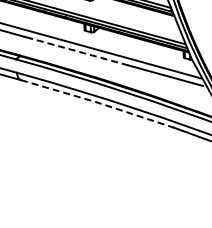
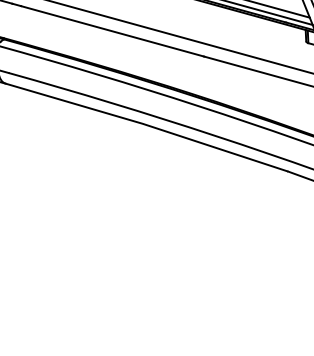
line: (78, 51) -> (111, 30), dashed -> solid
line: (97, 102) -> (146, 124), dashed -> solid

